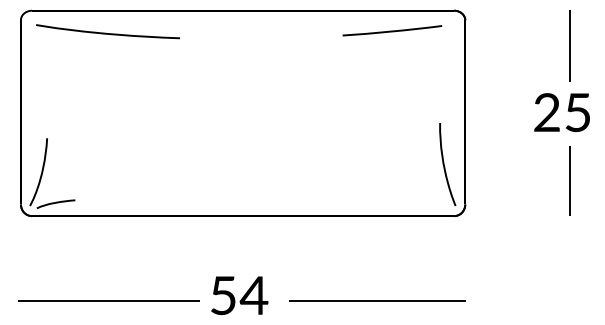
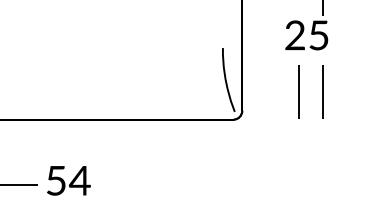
text: (561, 112) -> (306, 35), moved
line: (538, 180) -> (298, 92), added
line: (377, 300) -> (174, 184), removed

